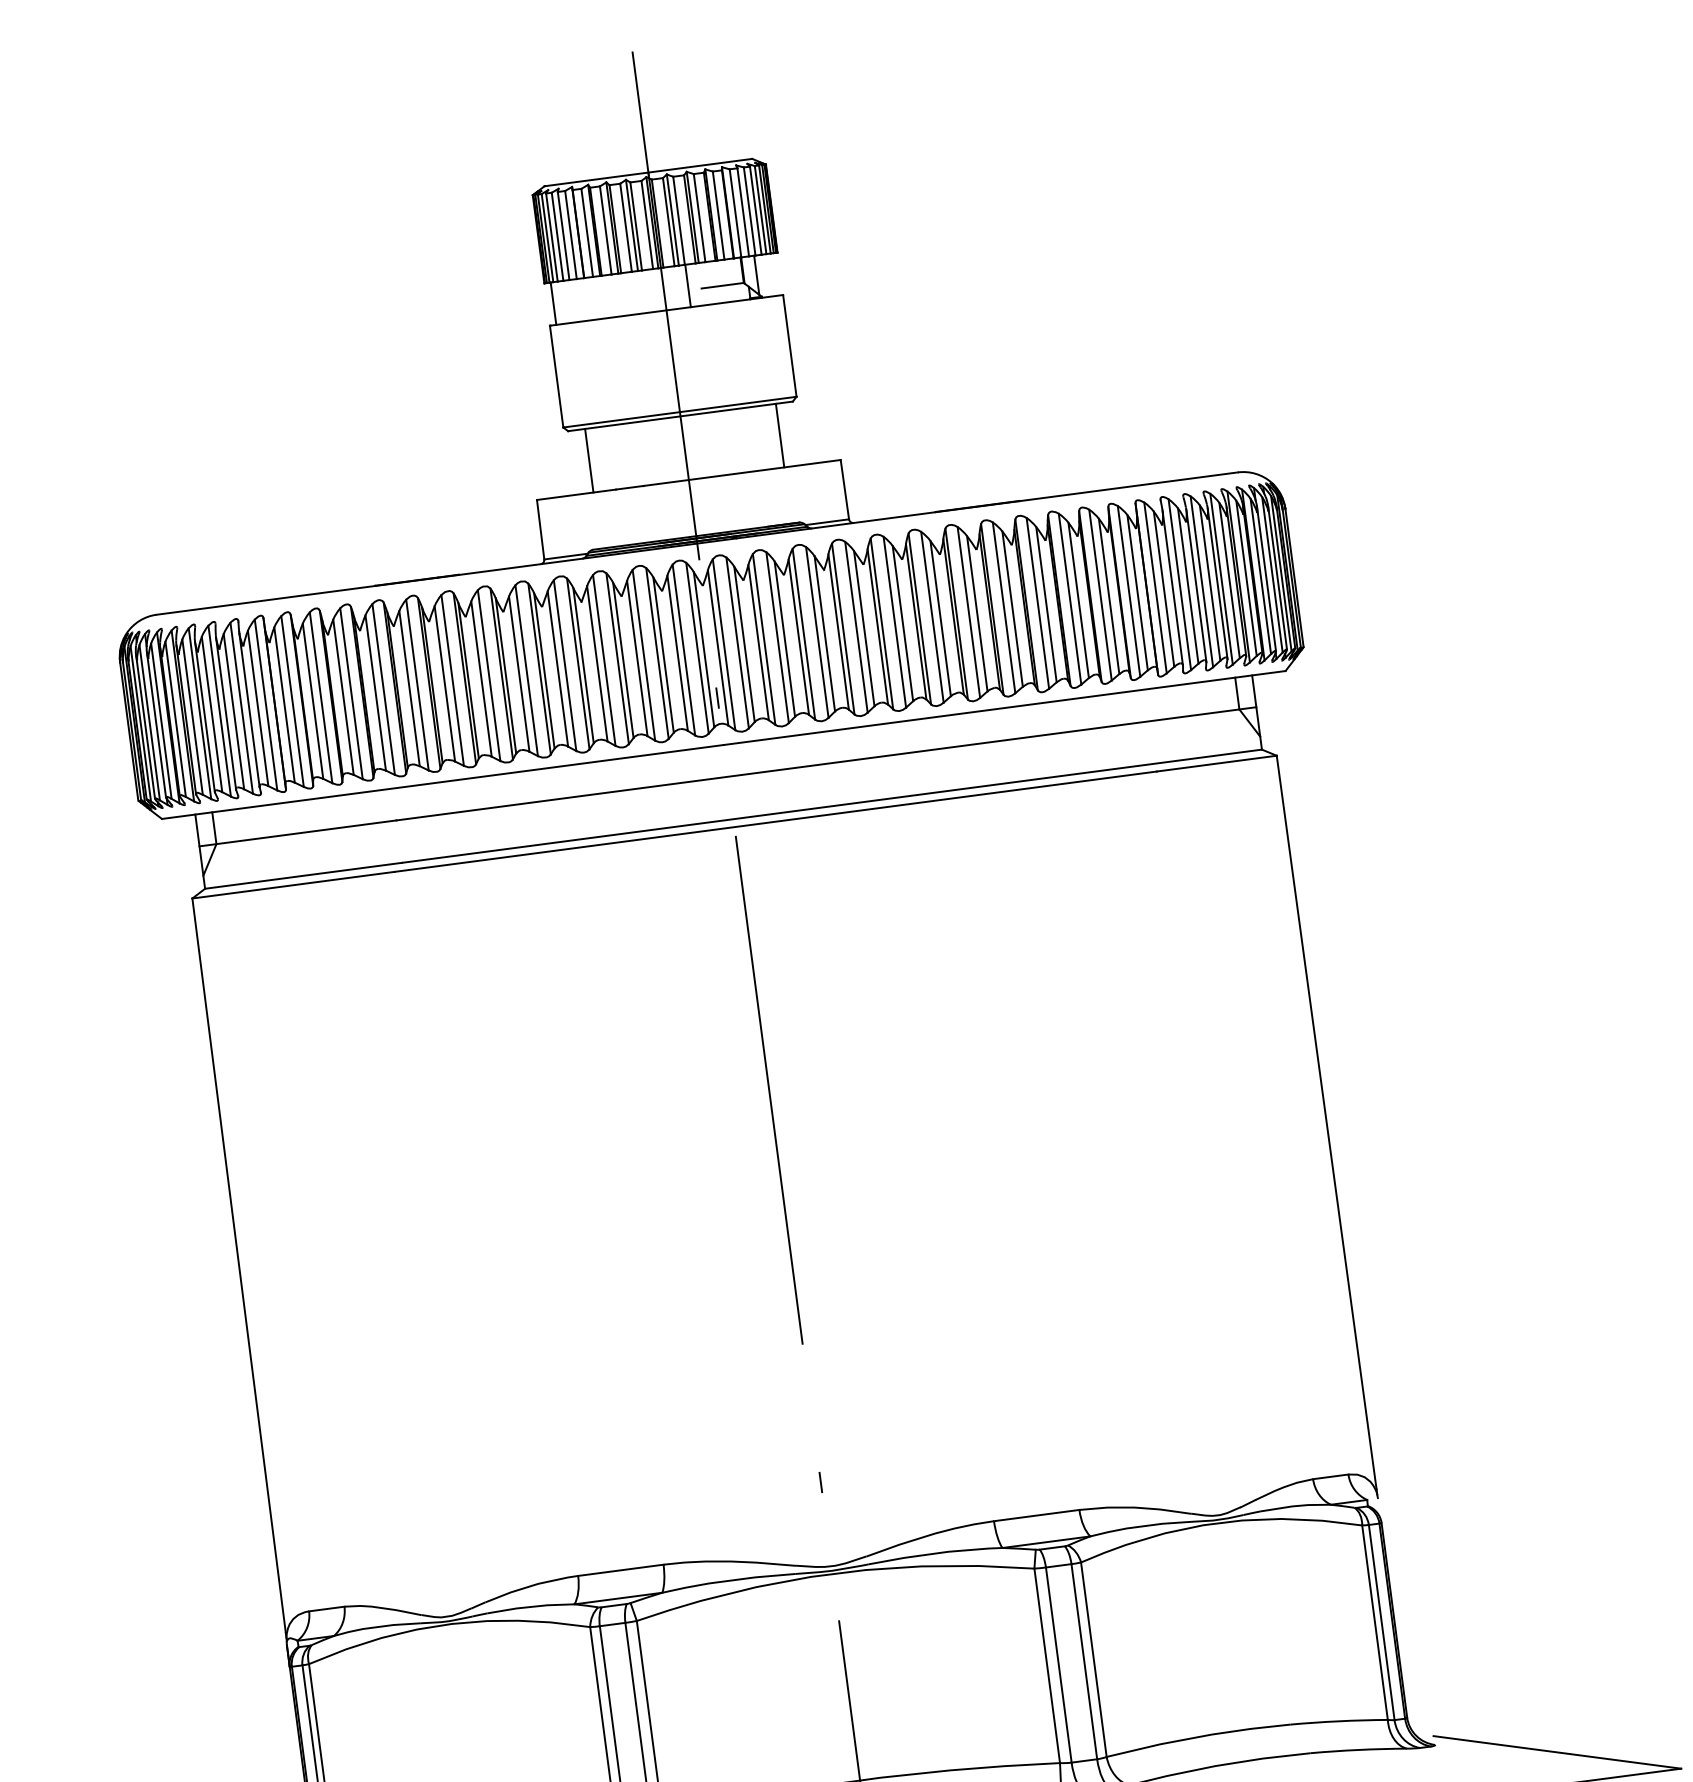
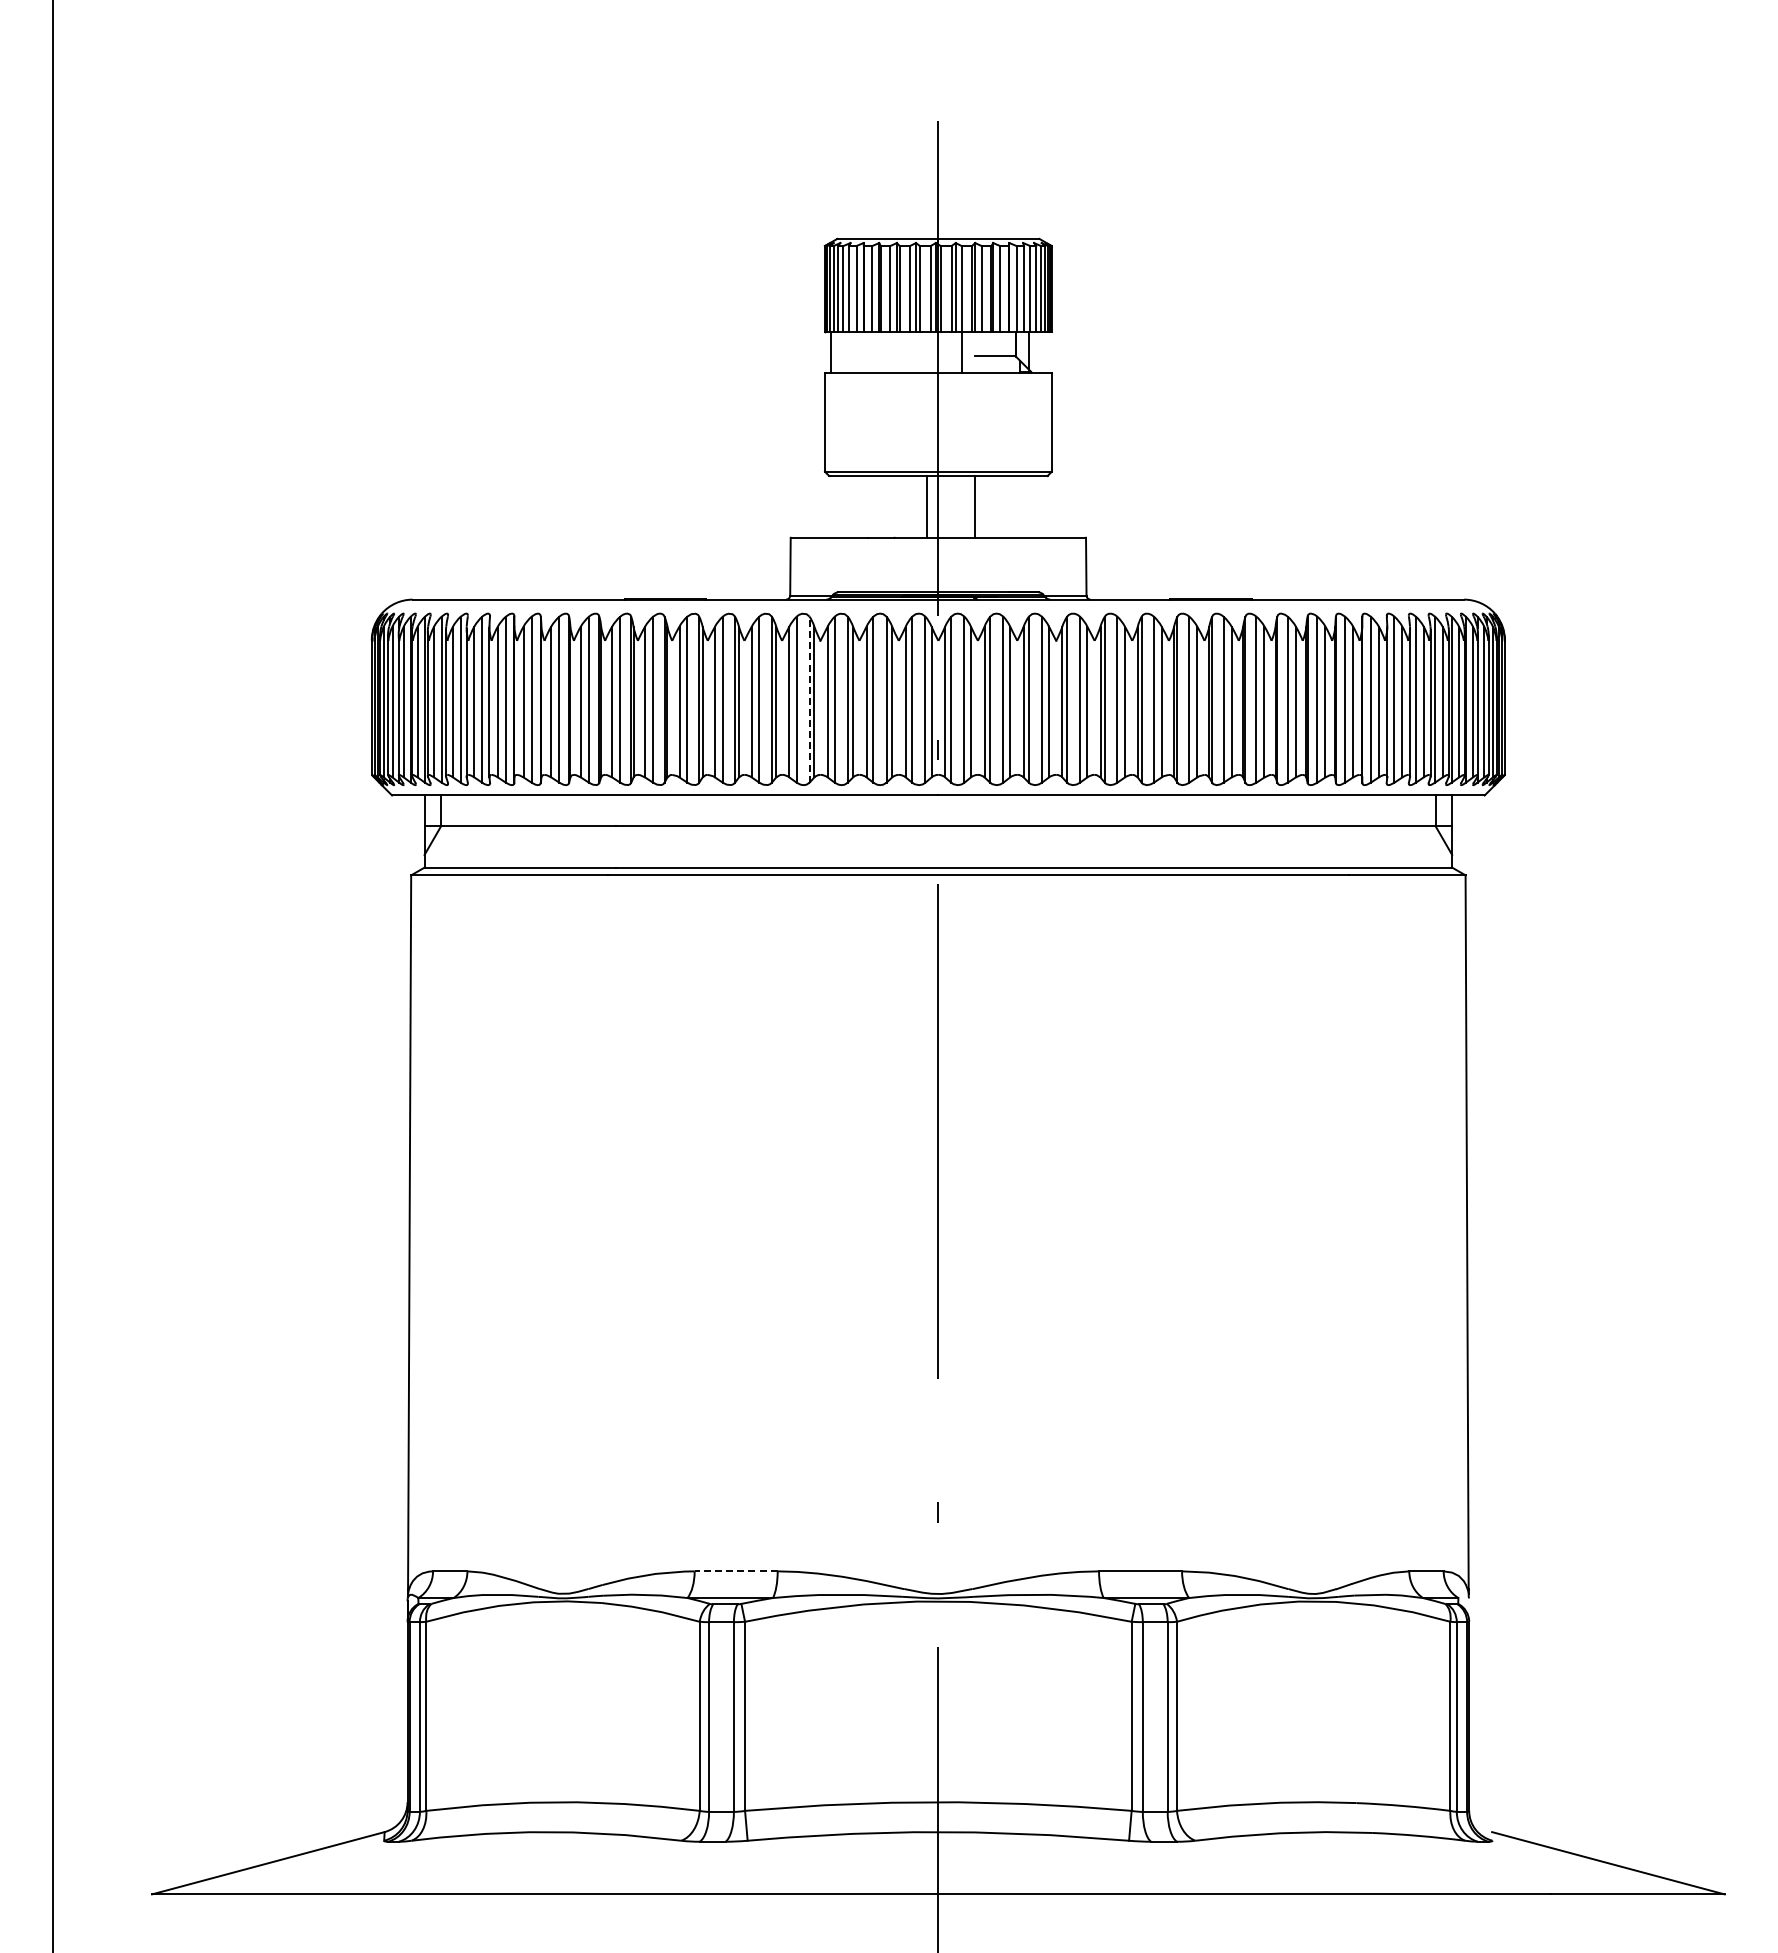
line: (780, 435) -> (975, 506), moved
line: (589, 460) -> (926, 506), moved
line: (578, 663) -> (809, 699), solid -> dashed
line: (620, 1570) -> (735, 1571), solid -> dashed

